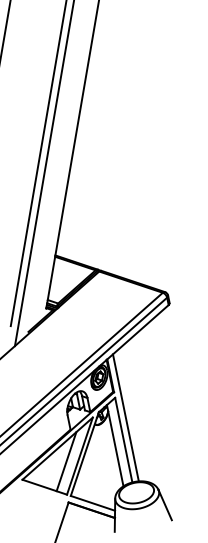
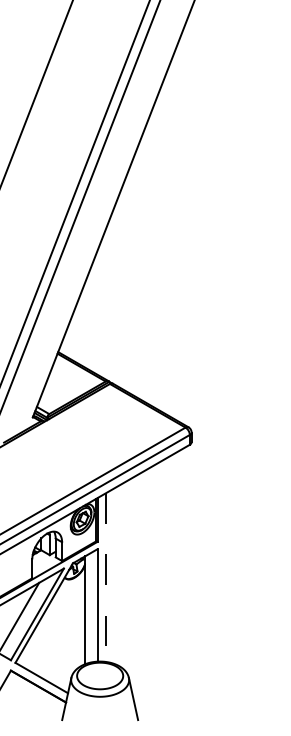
line: (126, 418) -> (106, 578), solid -> dashed

